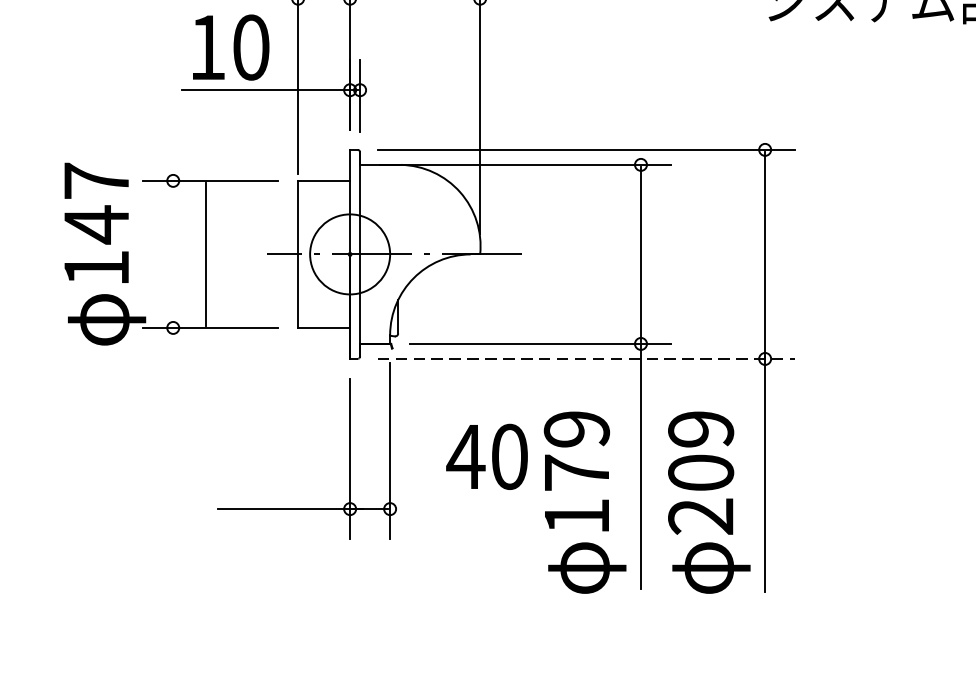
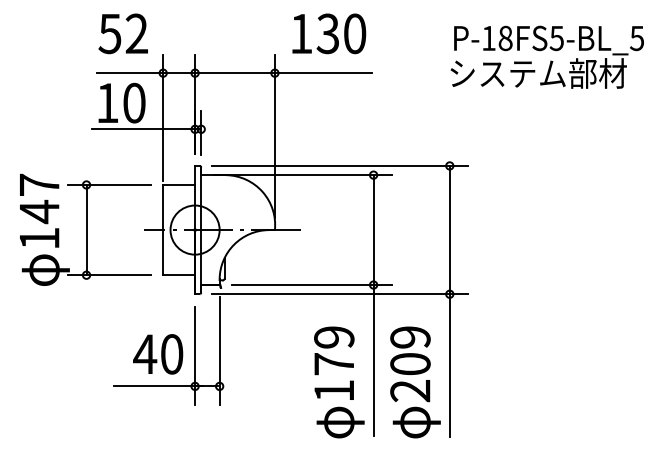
line: (205, 253) -> (86, 229), moved
line: (587, 359) -> (340, 294), dashed -> solid
text: (487, 457) -> (158, 354), moved

